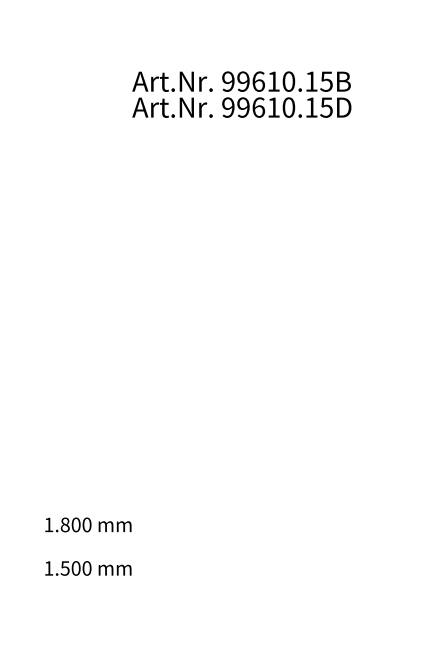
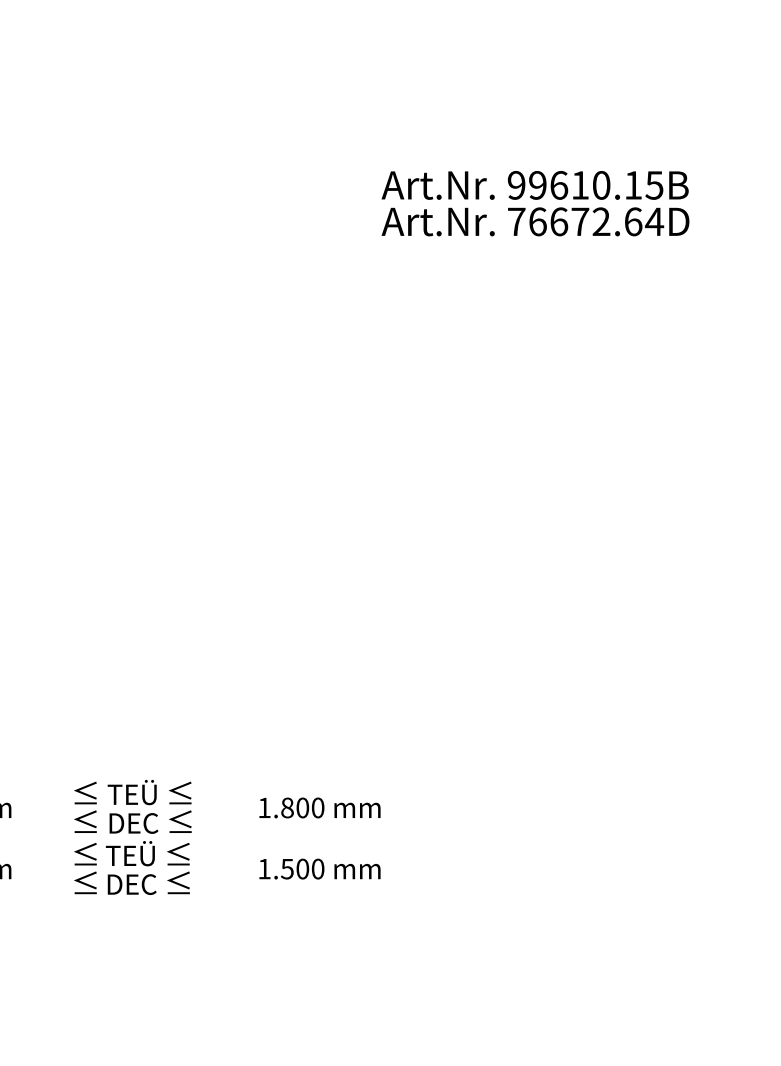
text: (277, 107) -> (585, 221), 99610.15D -> 76672.64D

